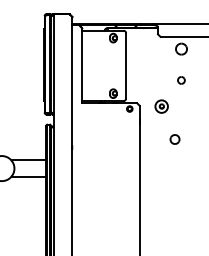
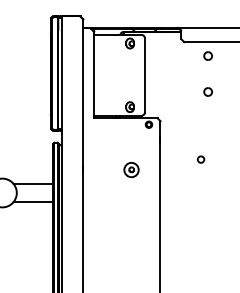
part: (180, 48) -> (207, 55), size x0.62
part: (161, 107) -> (131, 170), moved
part: (175, 139) -> (201, 159), size x0.62

